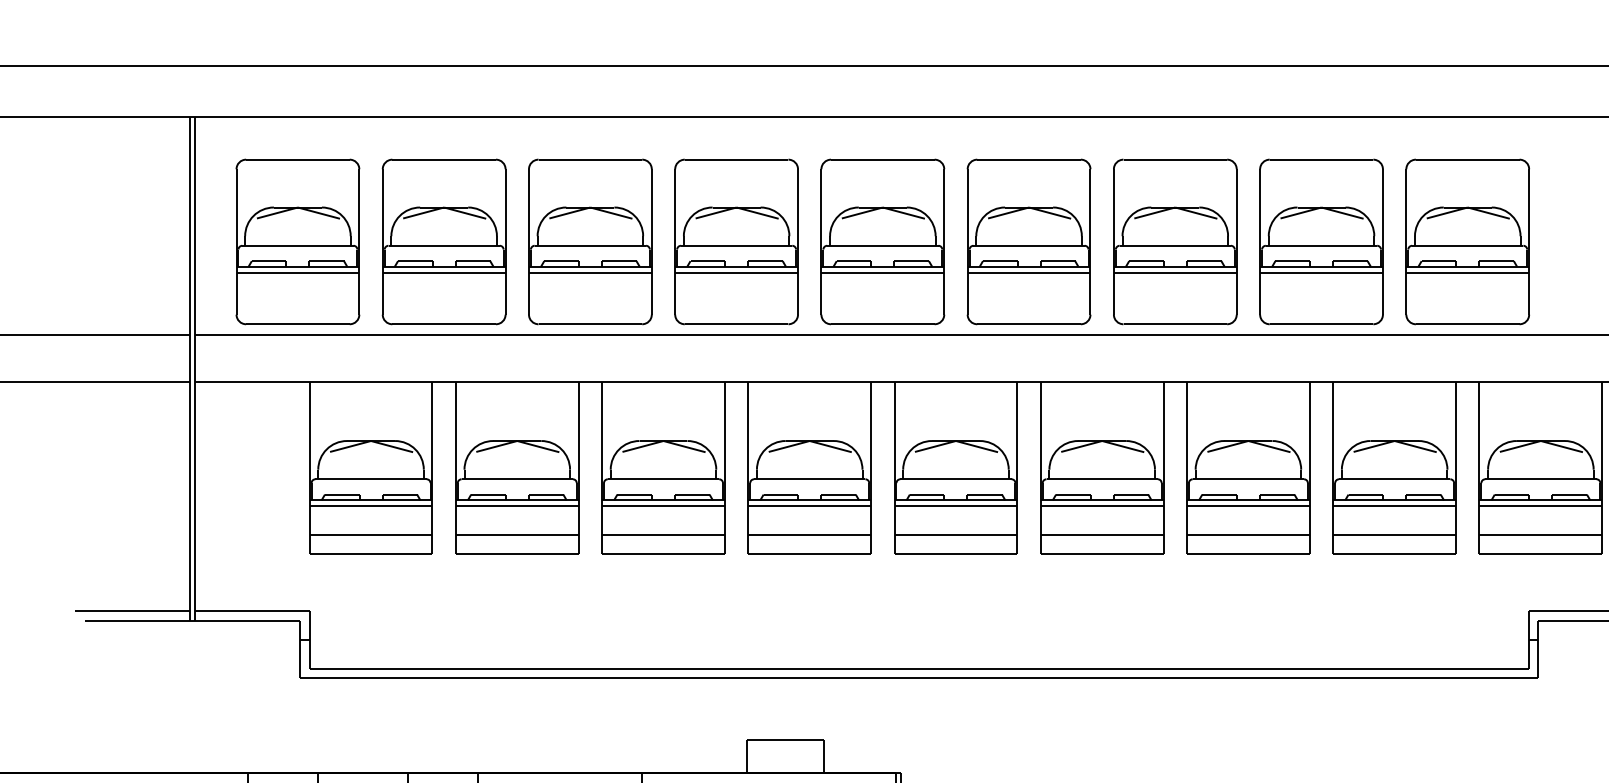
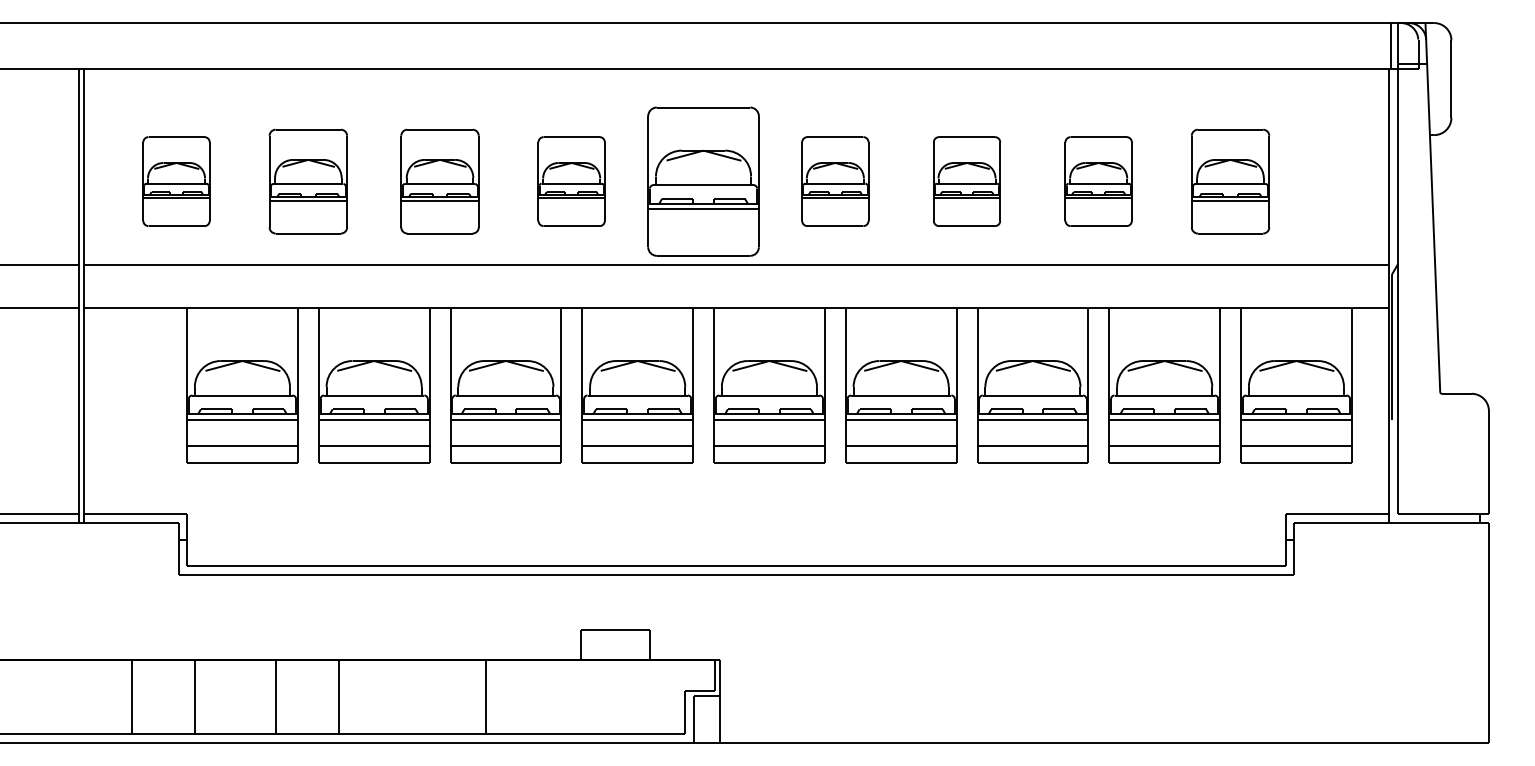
part: (297, 241) -> (176, 181), size x0.6
part: (444, 241) -> (308, 181), size x0.7
part: (589, 241) -> (439, 181), size x0.7
part: (736, 241) -> (571, 181), size x0.6
part: (1029, 241) -> (835, 181), size x0.6
part: (1174, 241) -> (966, 181), size x0.6
part: (1321, 241) -> (1098, 181), size x0.6
part: (1467, 241) -> (1230, 181), size x0.7

